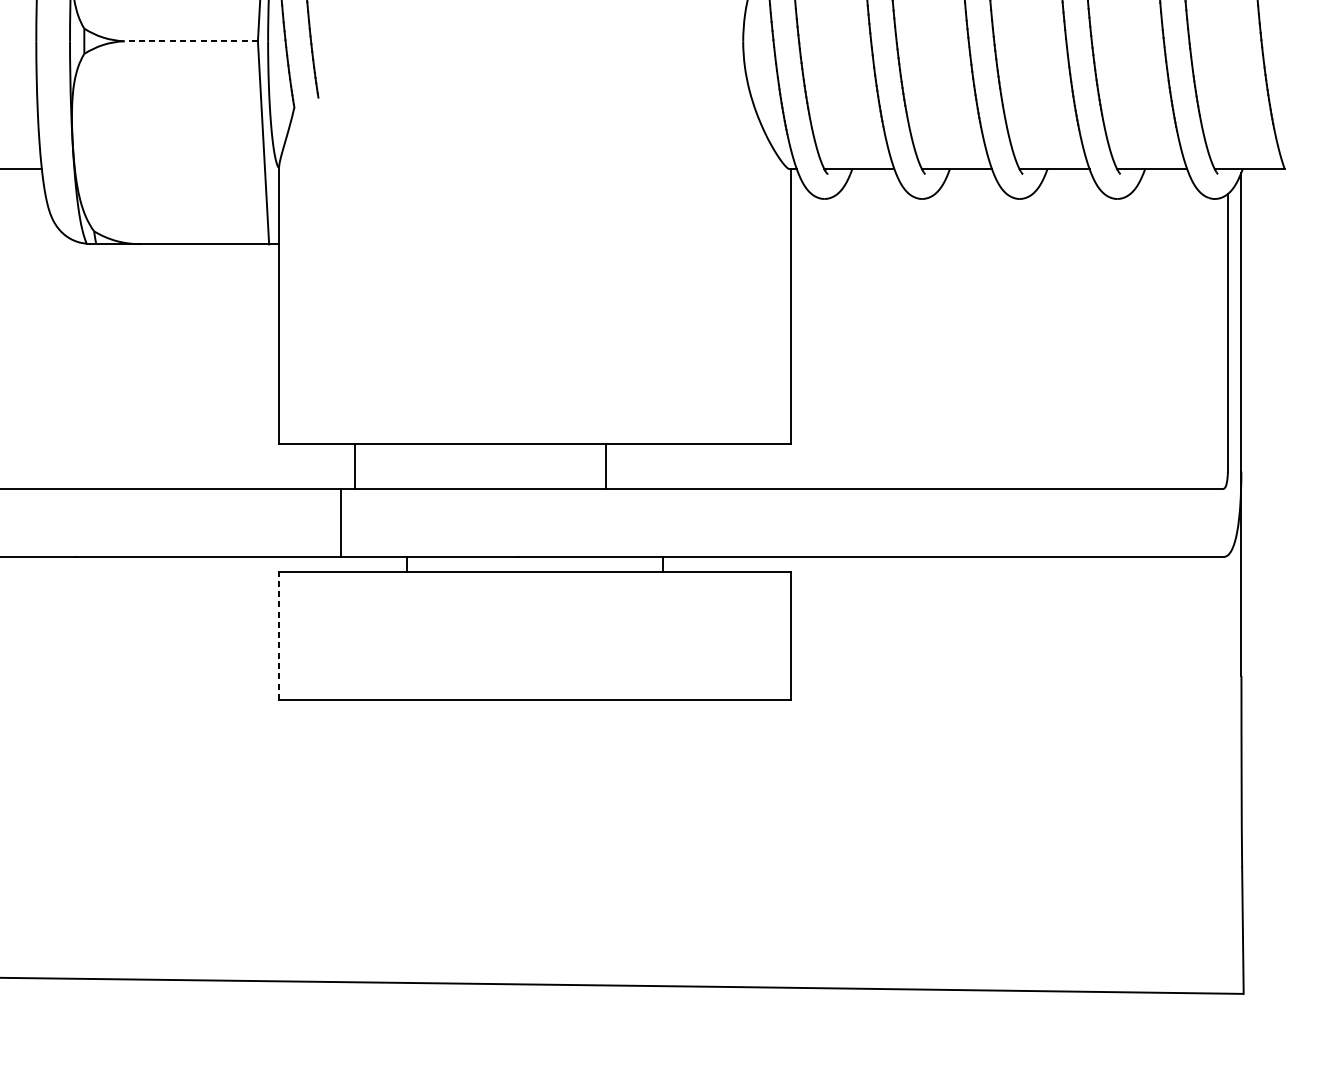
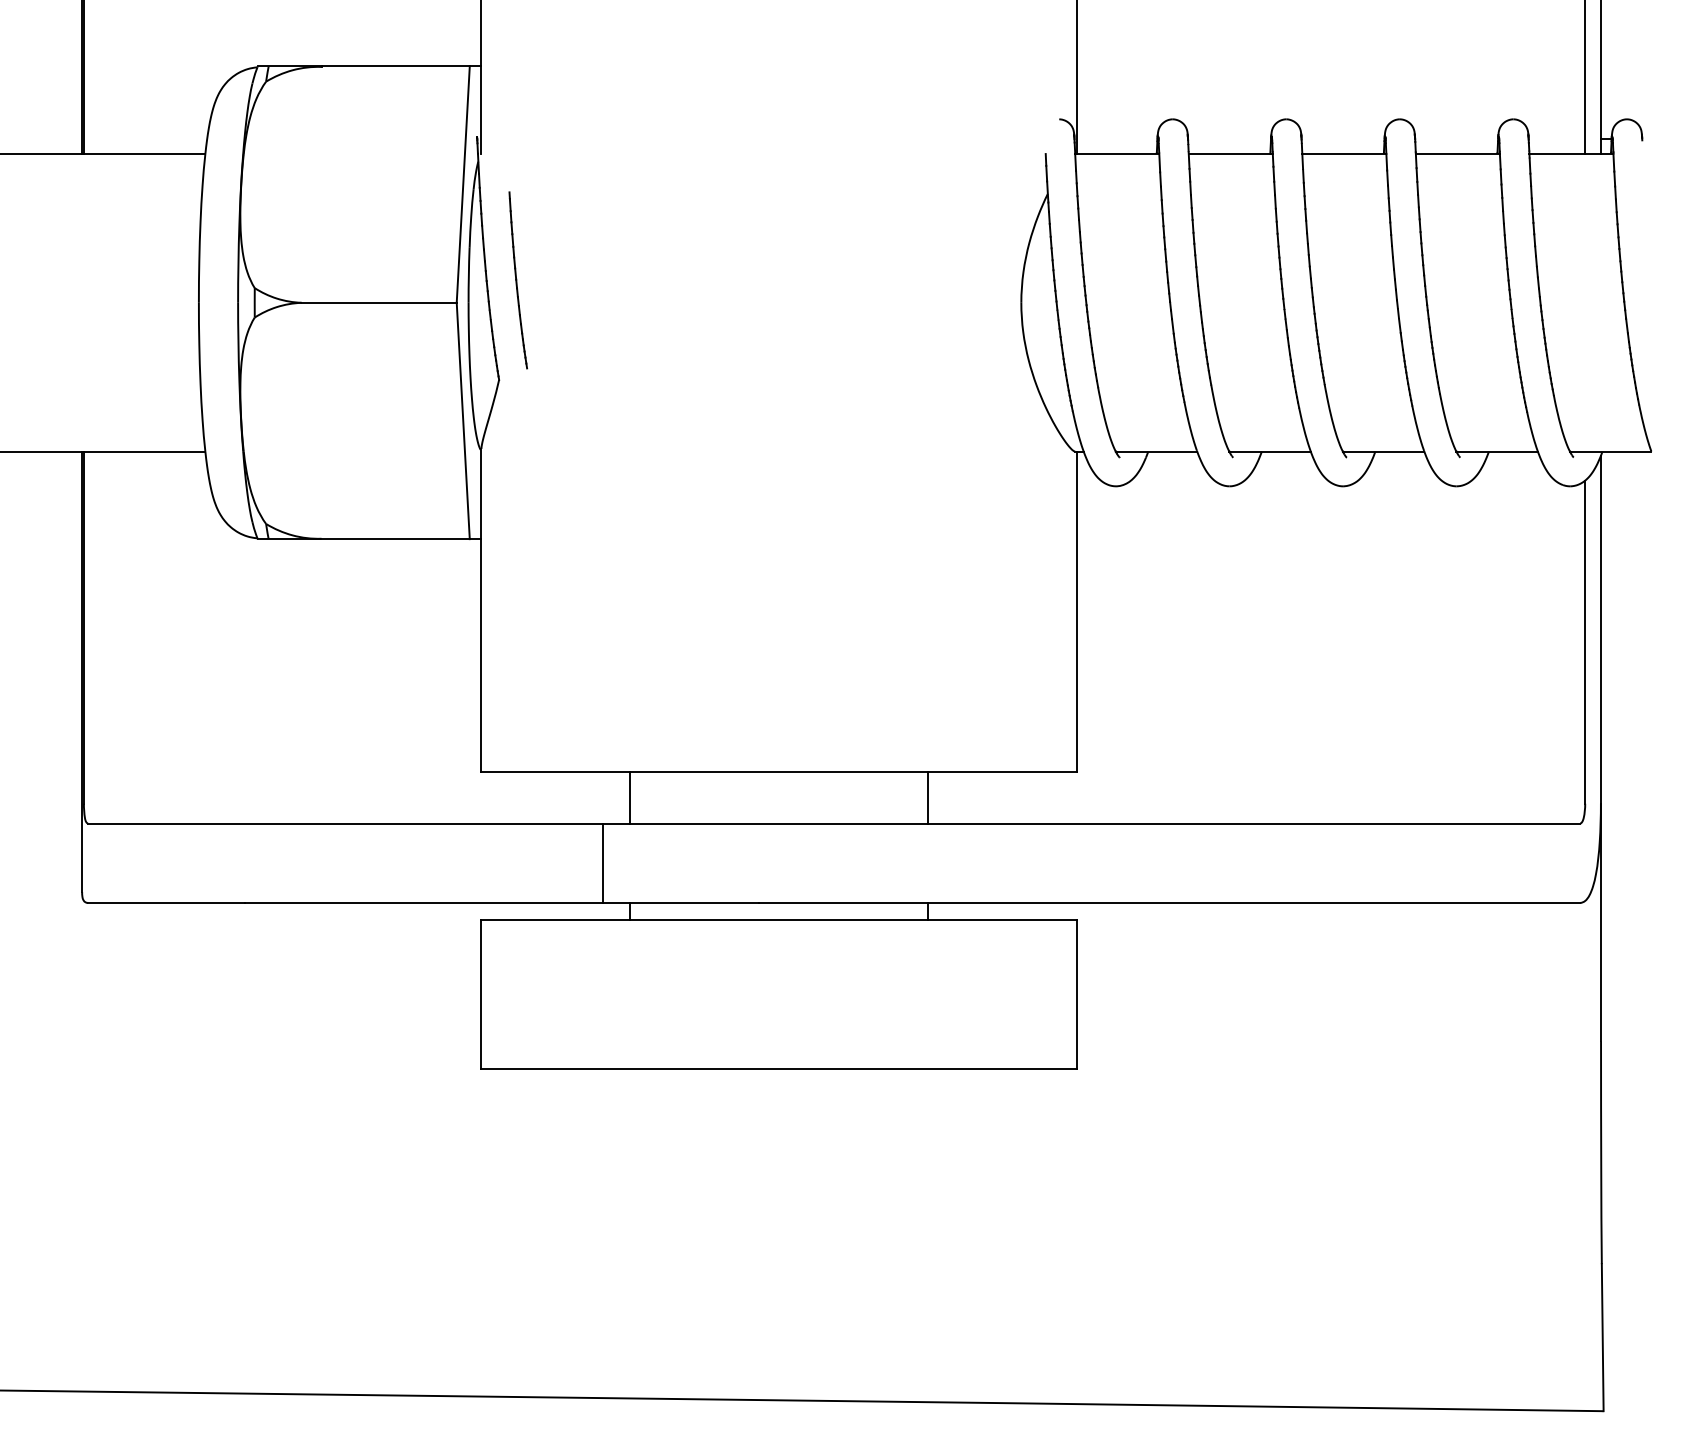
line: (191, 40) -> (379, 302), dashed -> solid
line: (354, 466) -> (630, 797), moved
line: (605, 466) -> (927, 797), moved
line: (340, 522) -> (602, 862), moved
line: (279, 635) -> (481, 994), dashed -> solid

